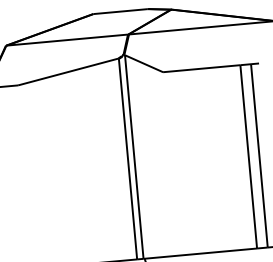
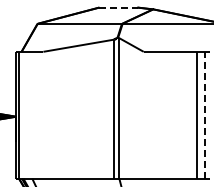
line: (120, 11) -> (118, 7), solid -> dashed
line: (259, 154) -> (204, 114), solid -> dashed

